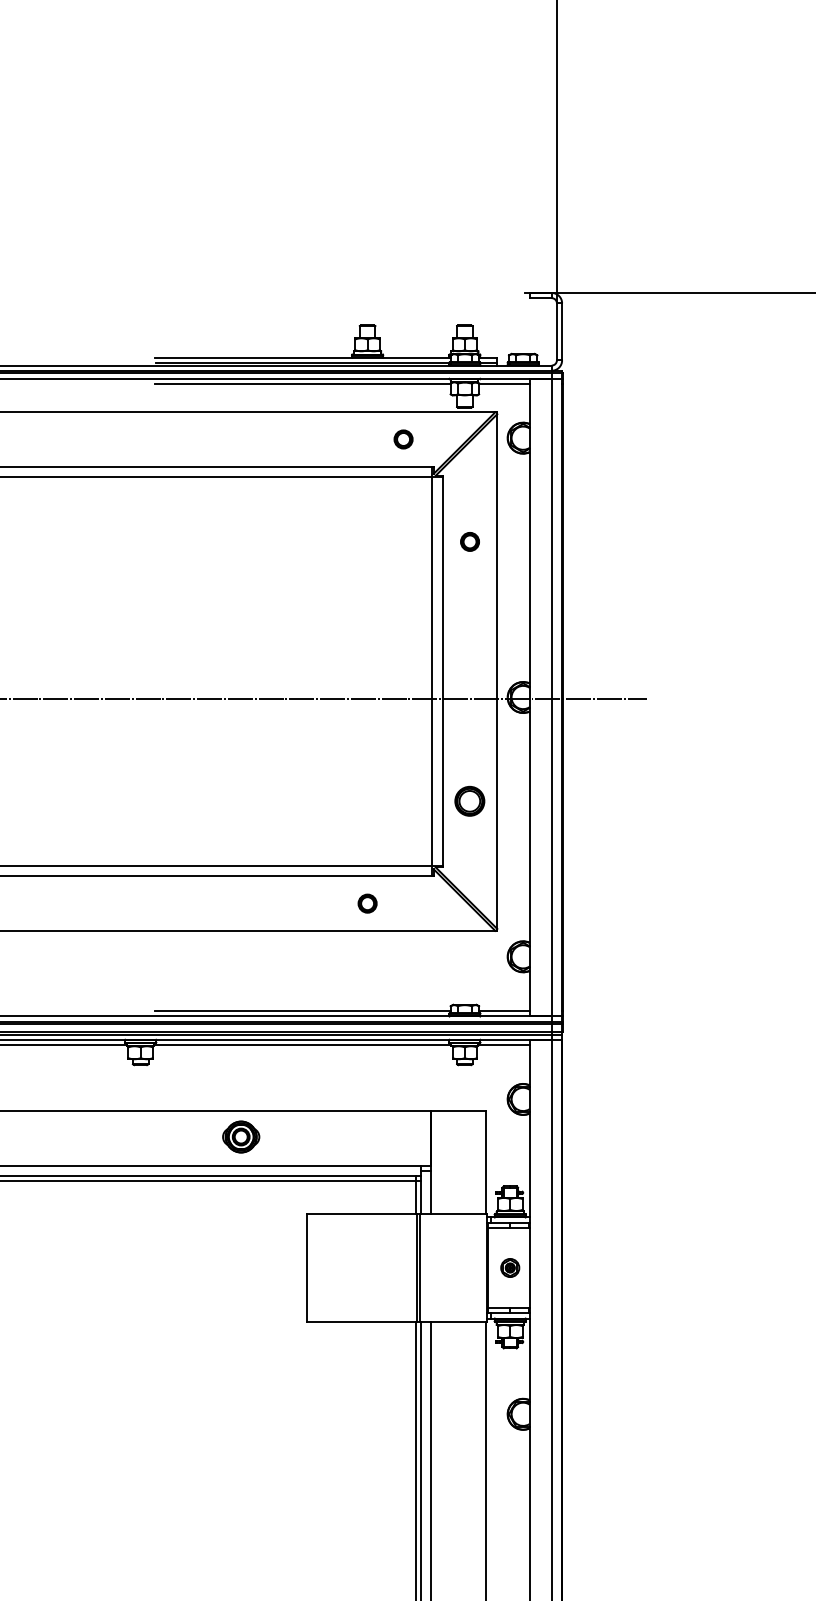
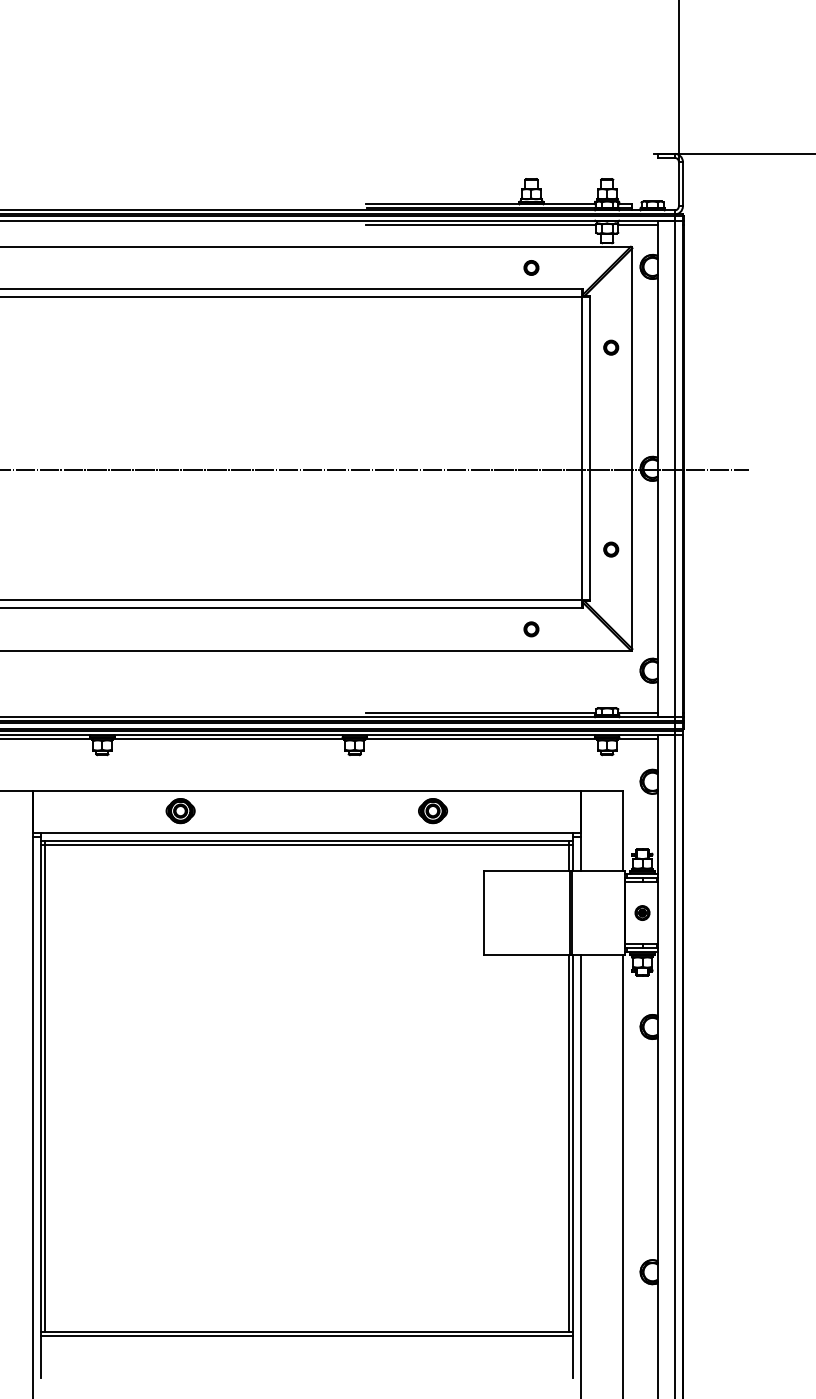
part: (403, 438) -> (531, 267), moved
part: (470, 801) -> (611, 549), size x0.62

